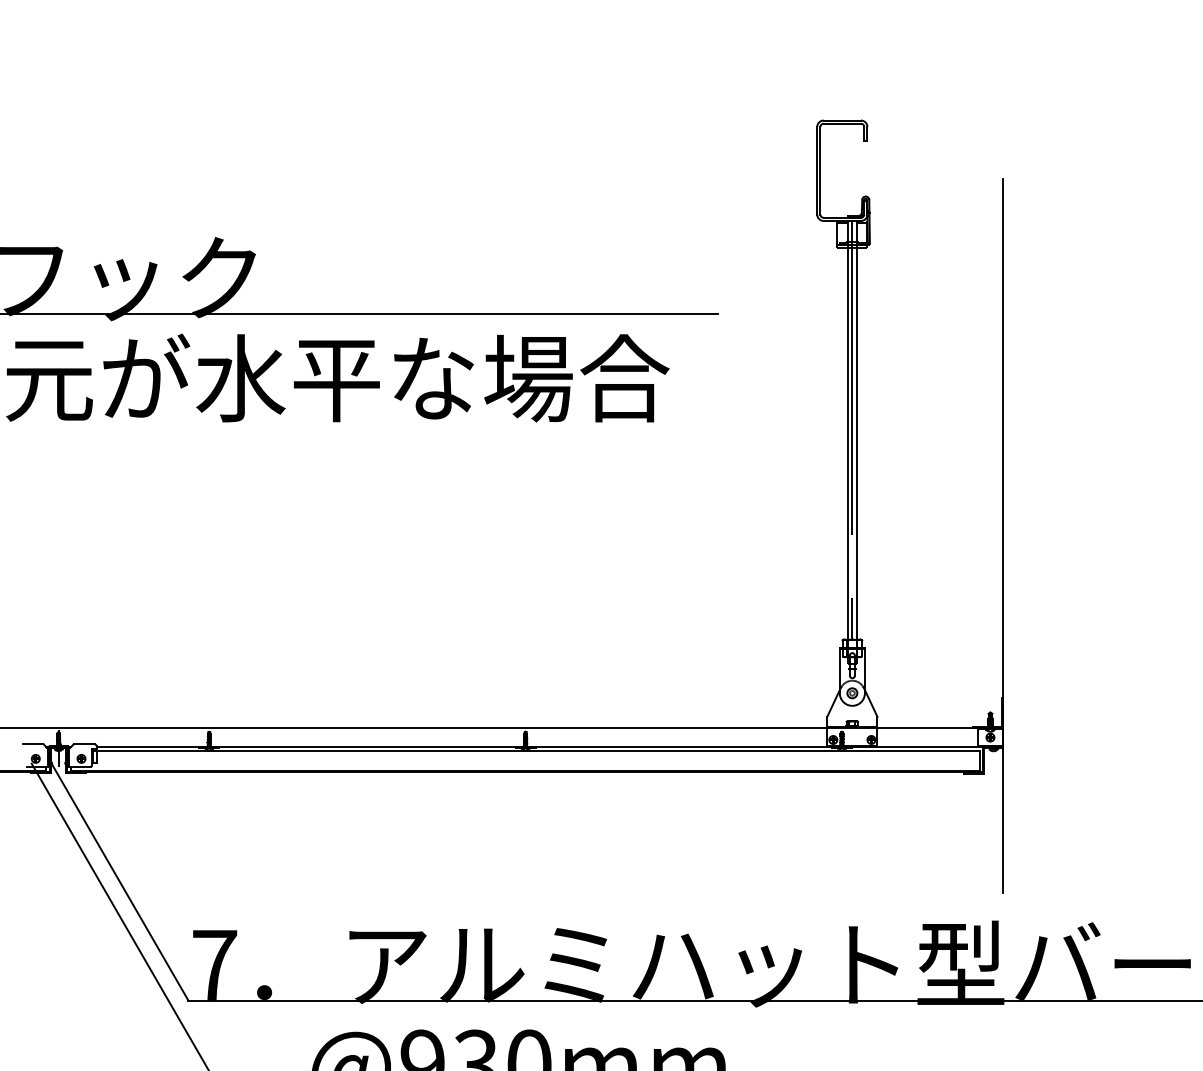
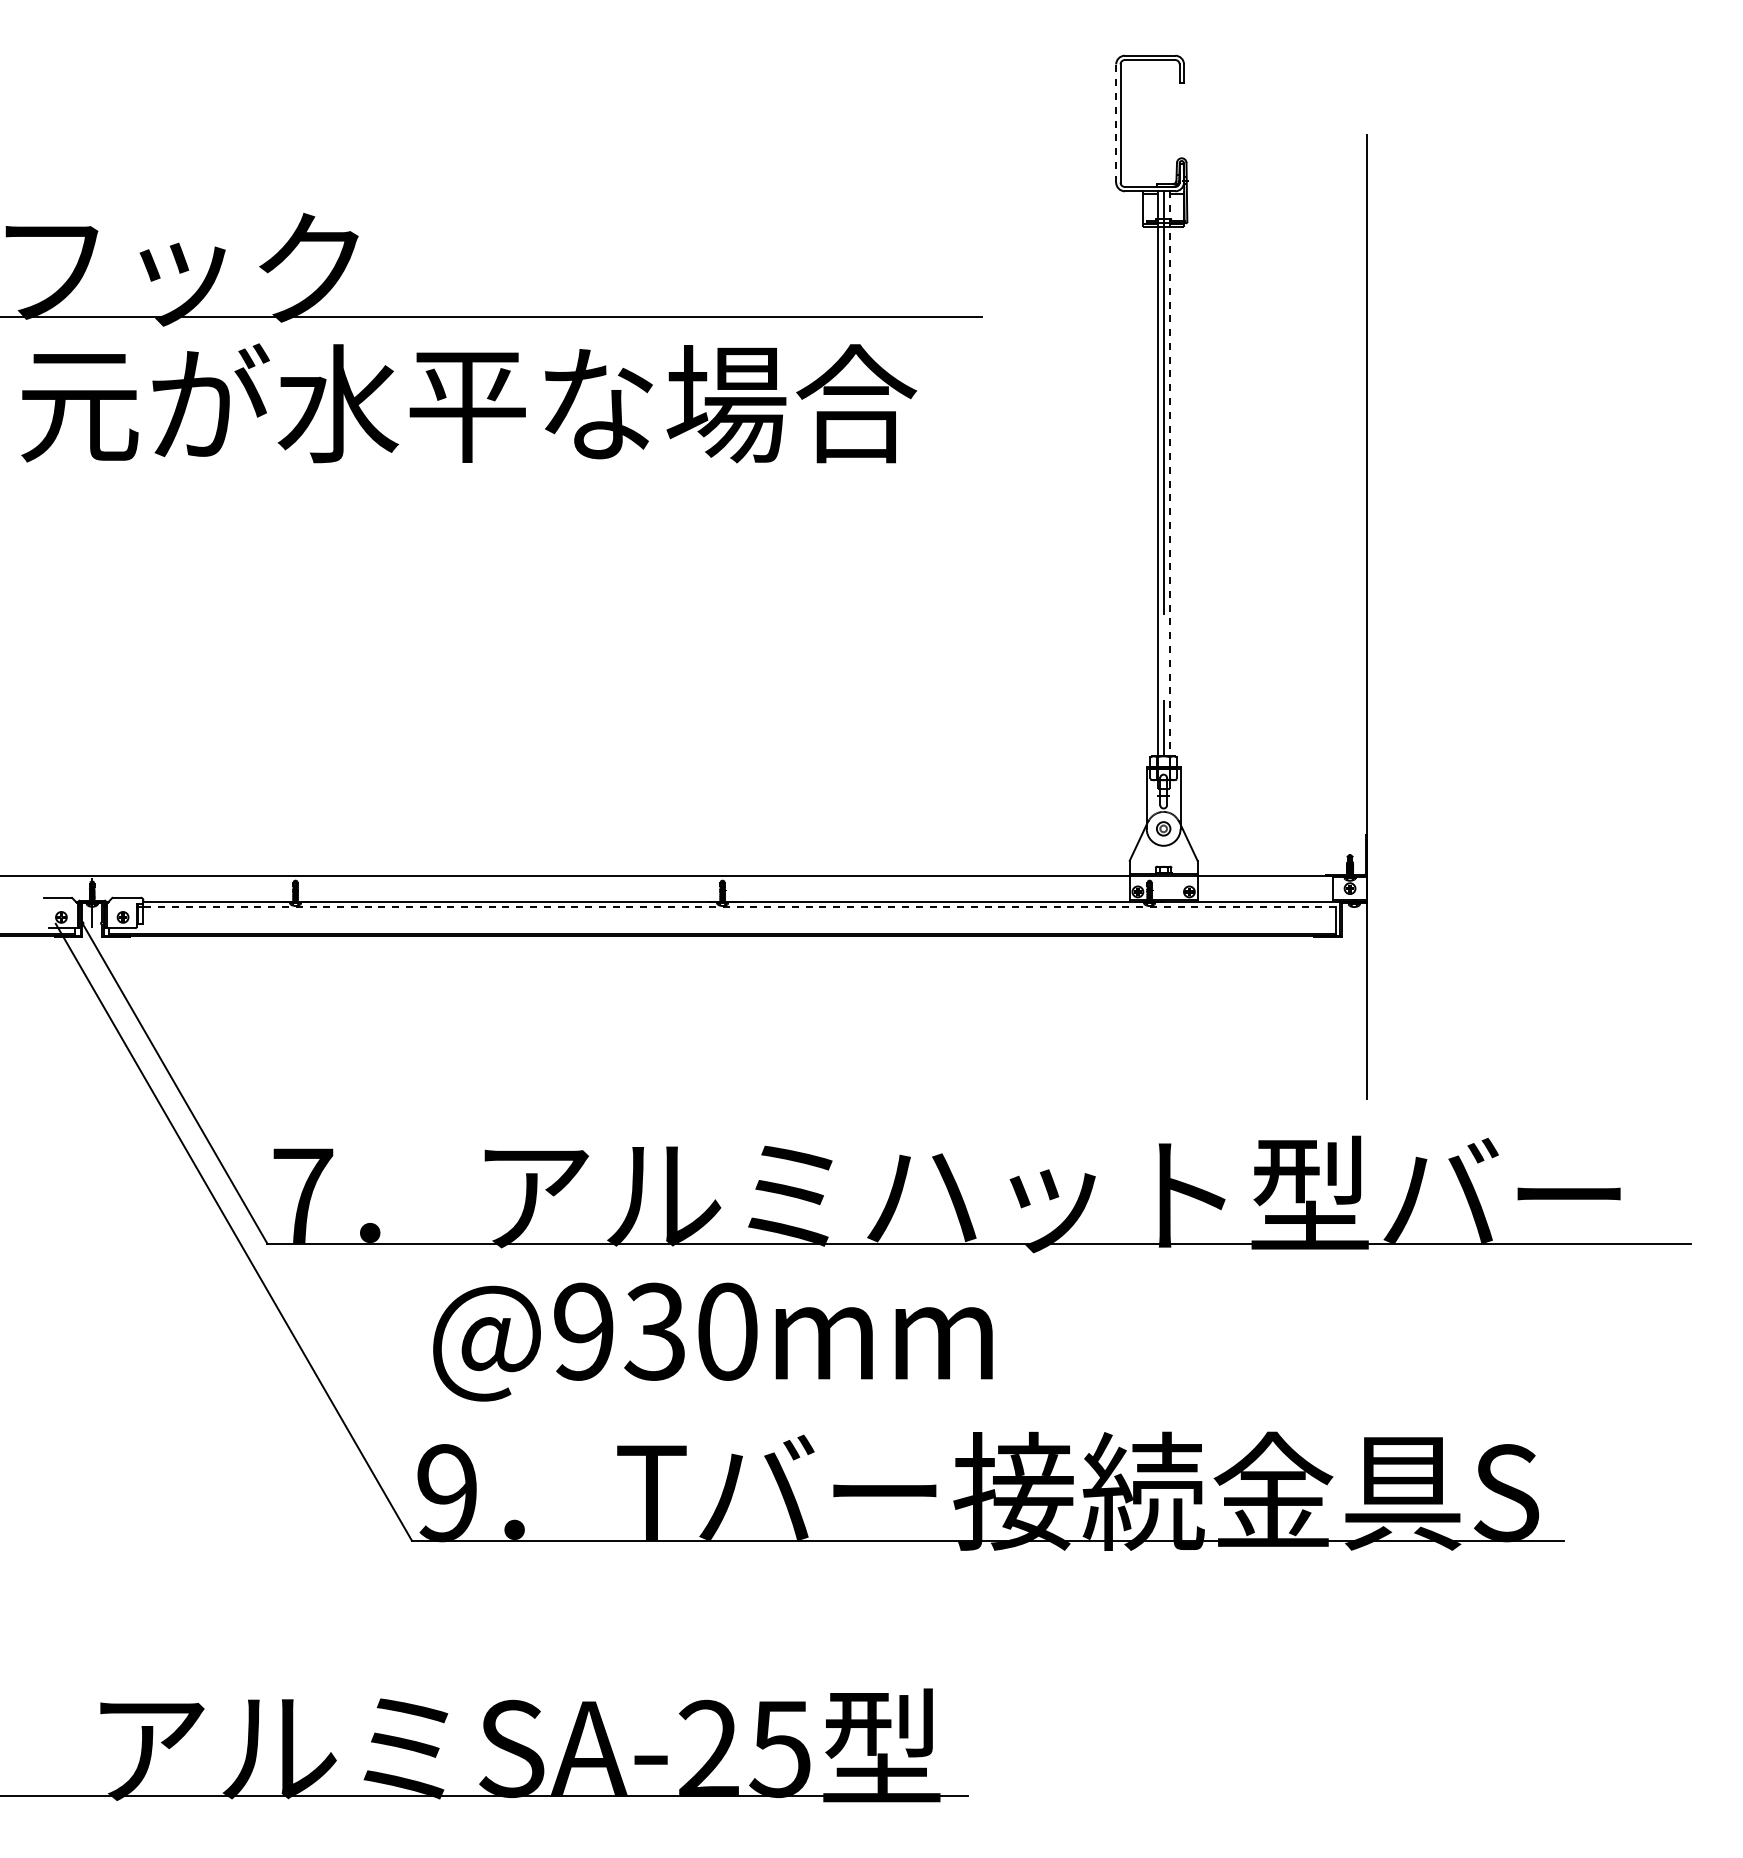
line: (817, 170) -> (1116, 123), solid -> dashed
line: (856, 430) -> (1169, 473), solid -> dashed
line: (538, 751) -> (739, 907), solid -> dashed

